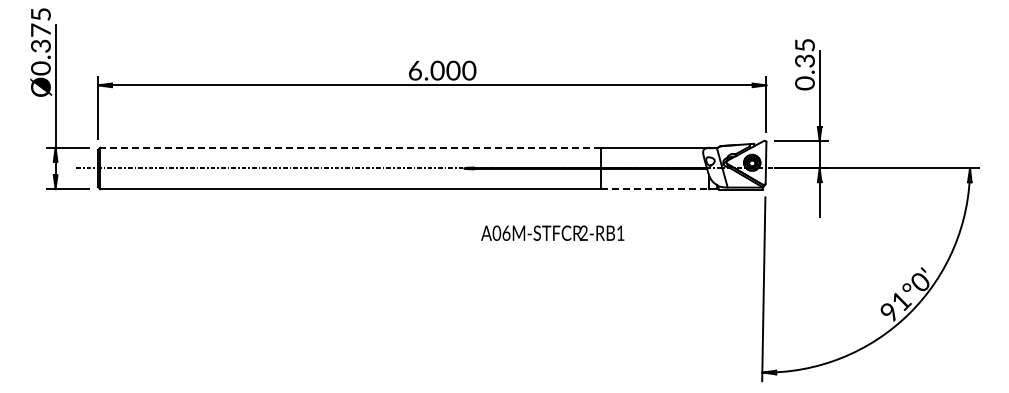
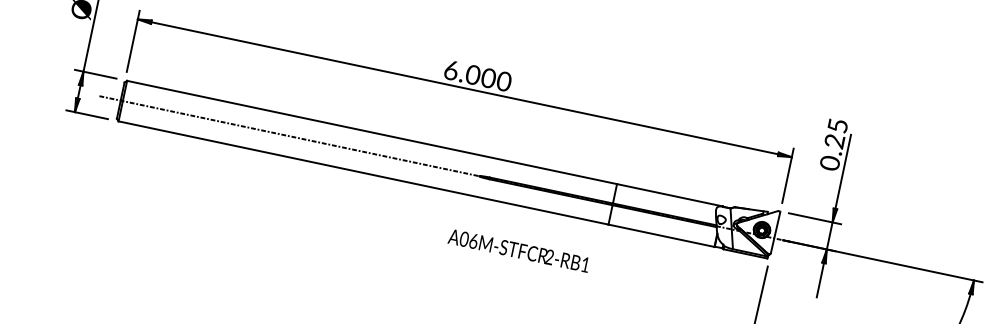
text: (807, 60) -> (837, 141), 0.35 -> 0.25
line: (350, 147) -> (372, 132), dashed -> solid
line: (655, 189) -> (661, 236), dashed -> solid
text: (552, 232) -> (518, 250), moved

